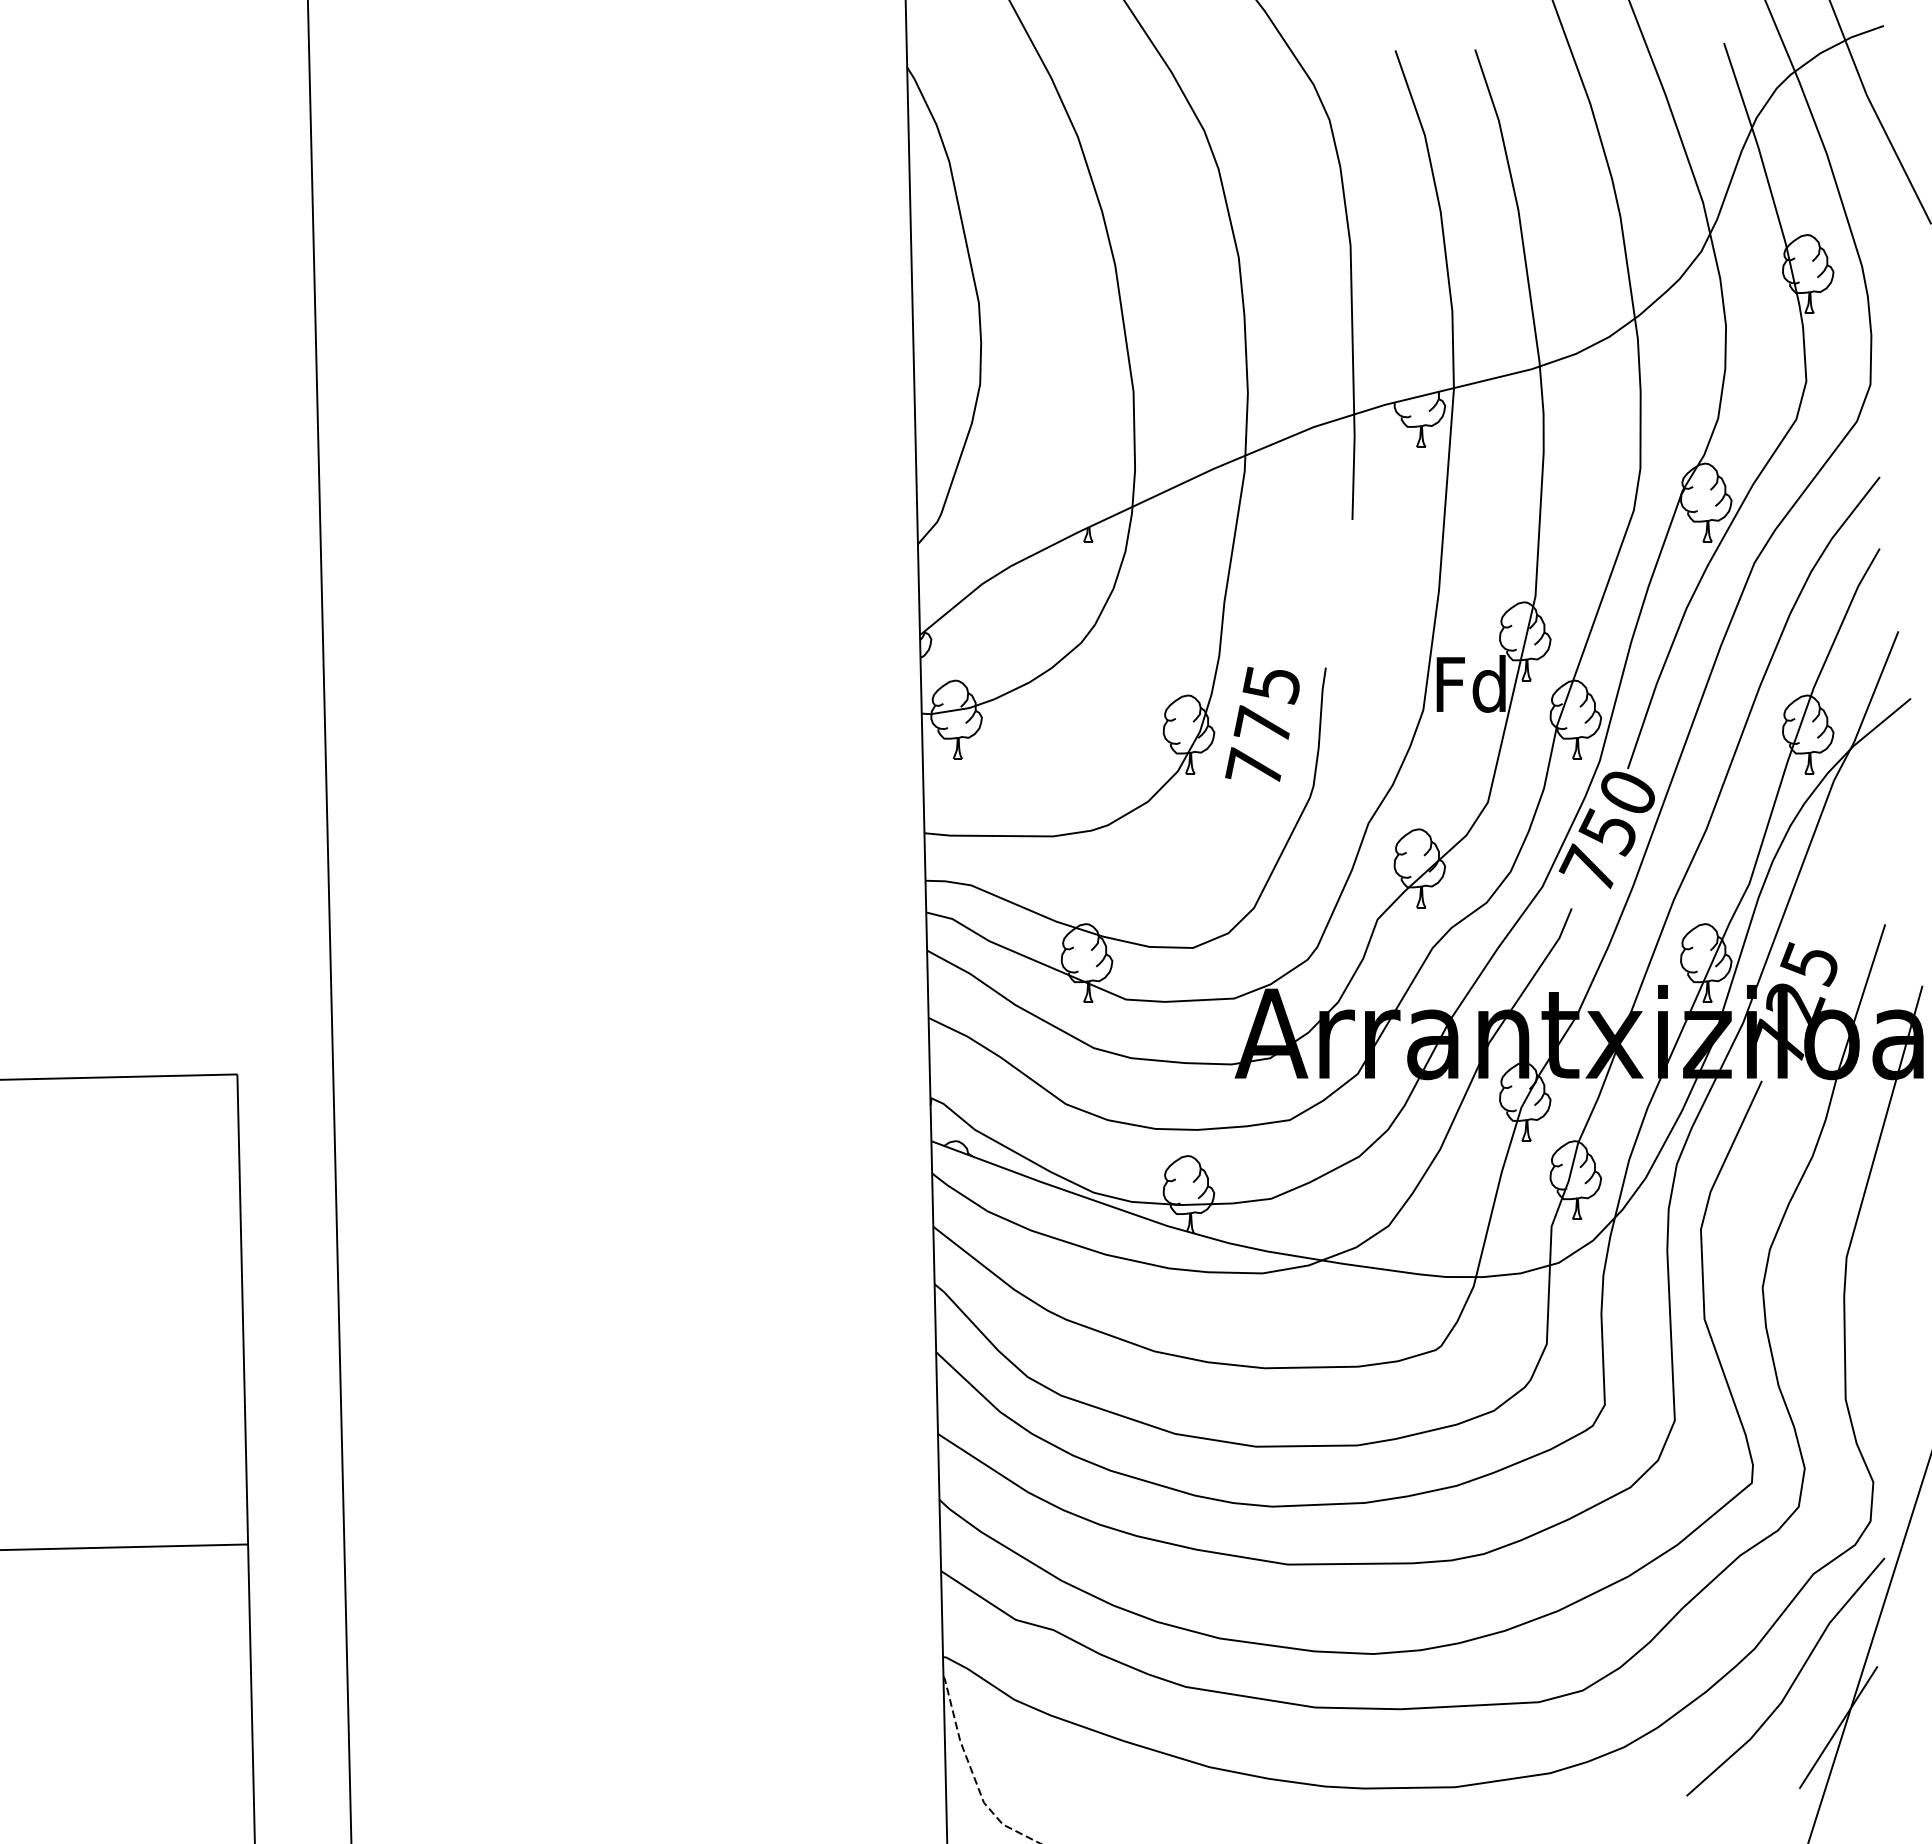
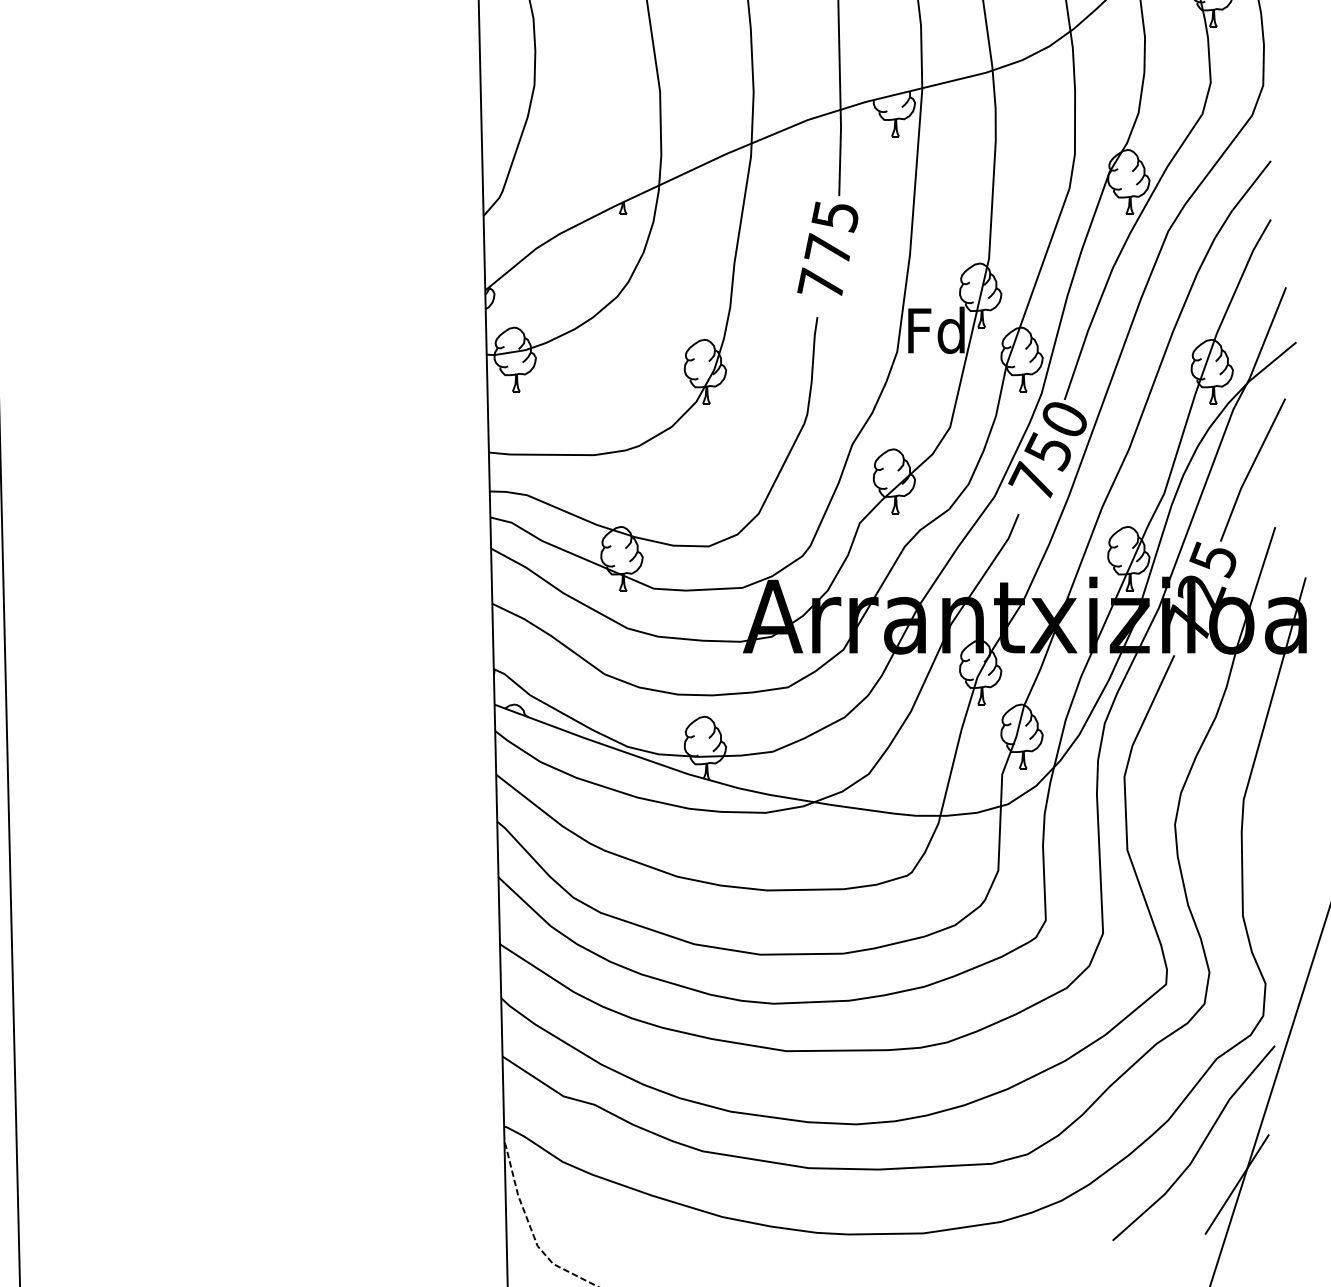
text: (1262, 723) -> (827, 248), moved
line: (1856, 853) -> (1251, 469), added

